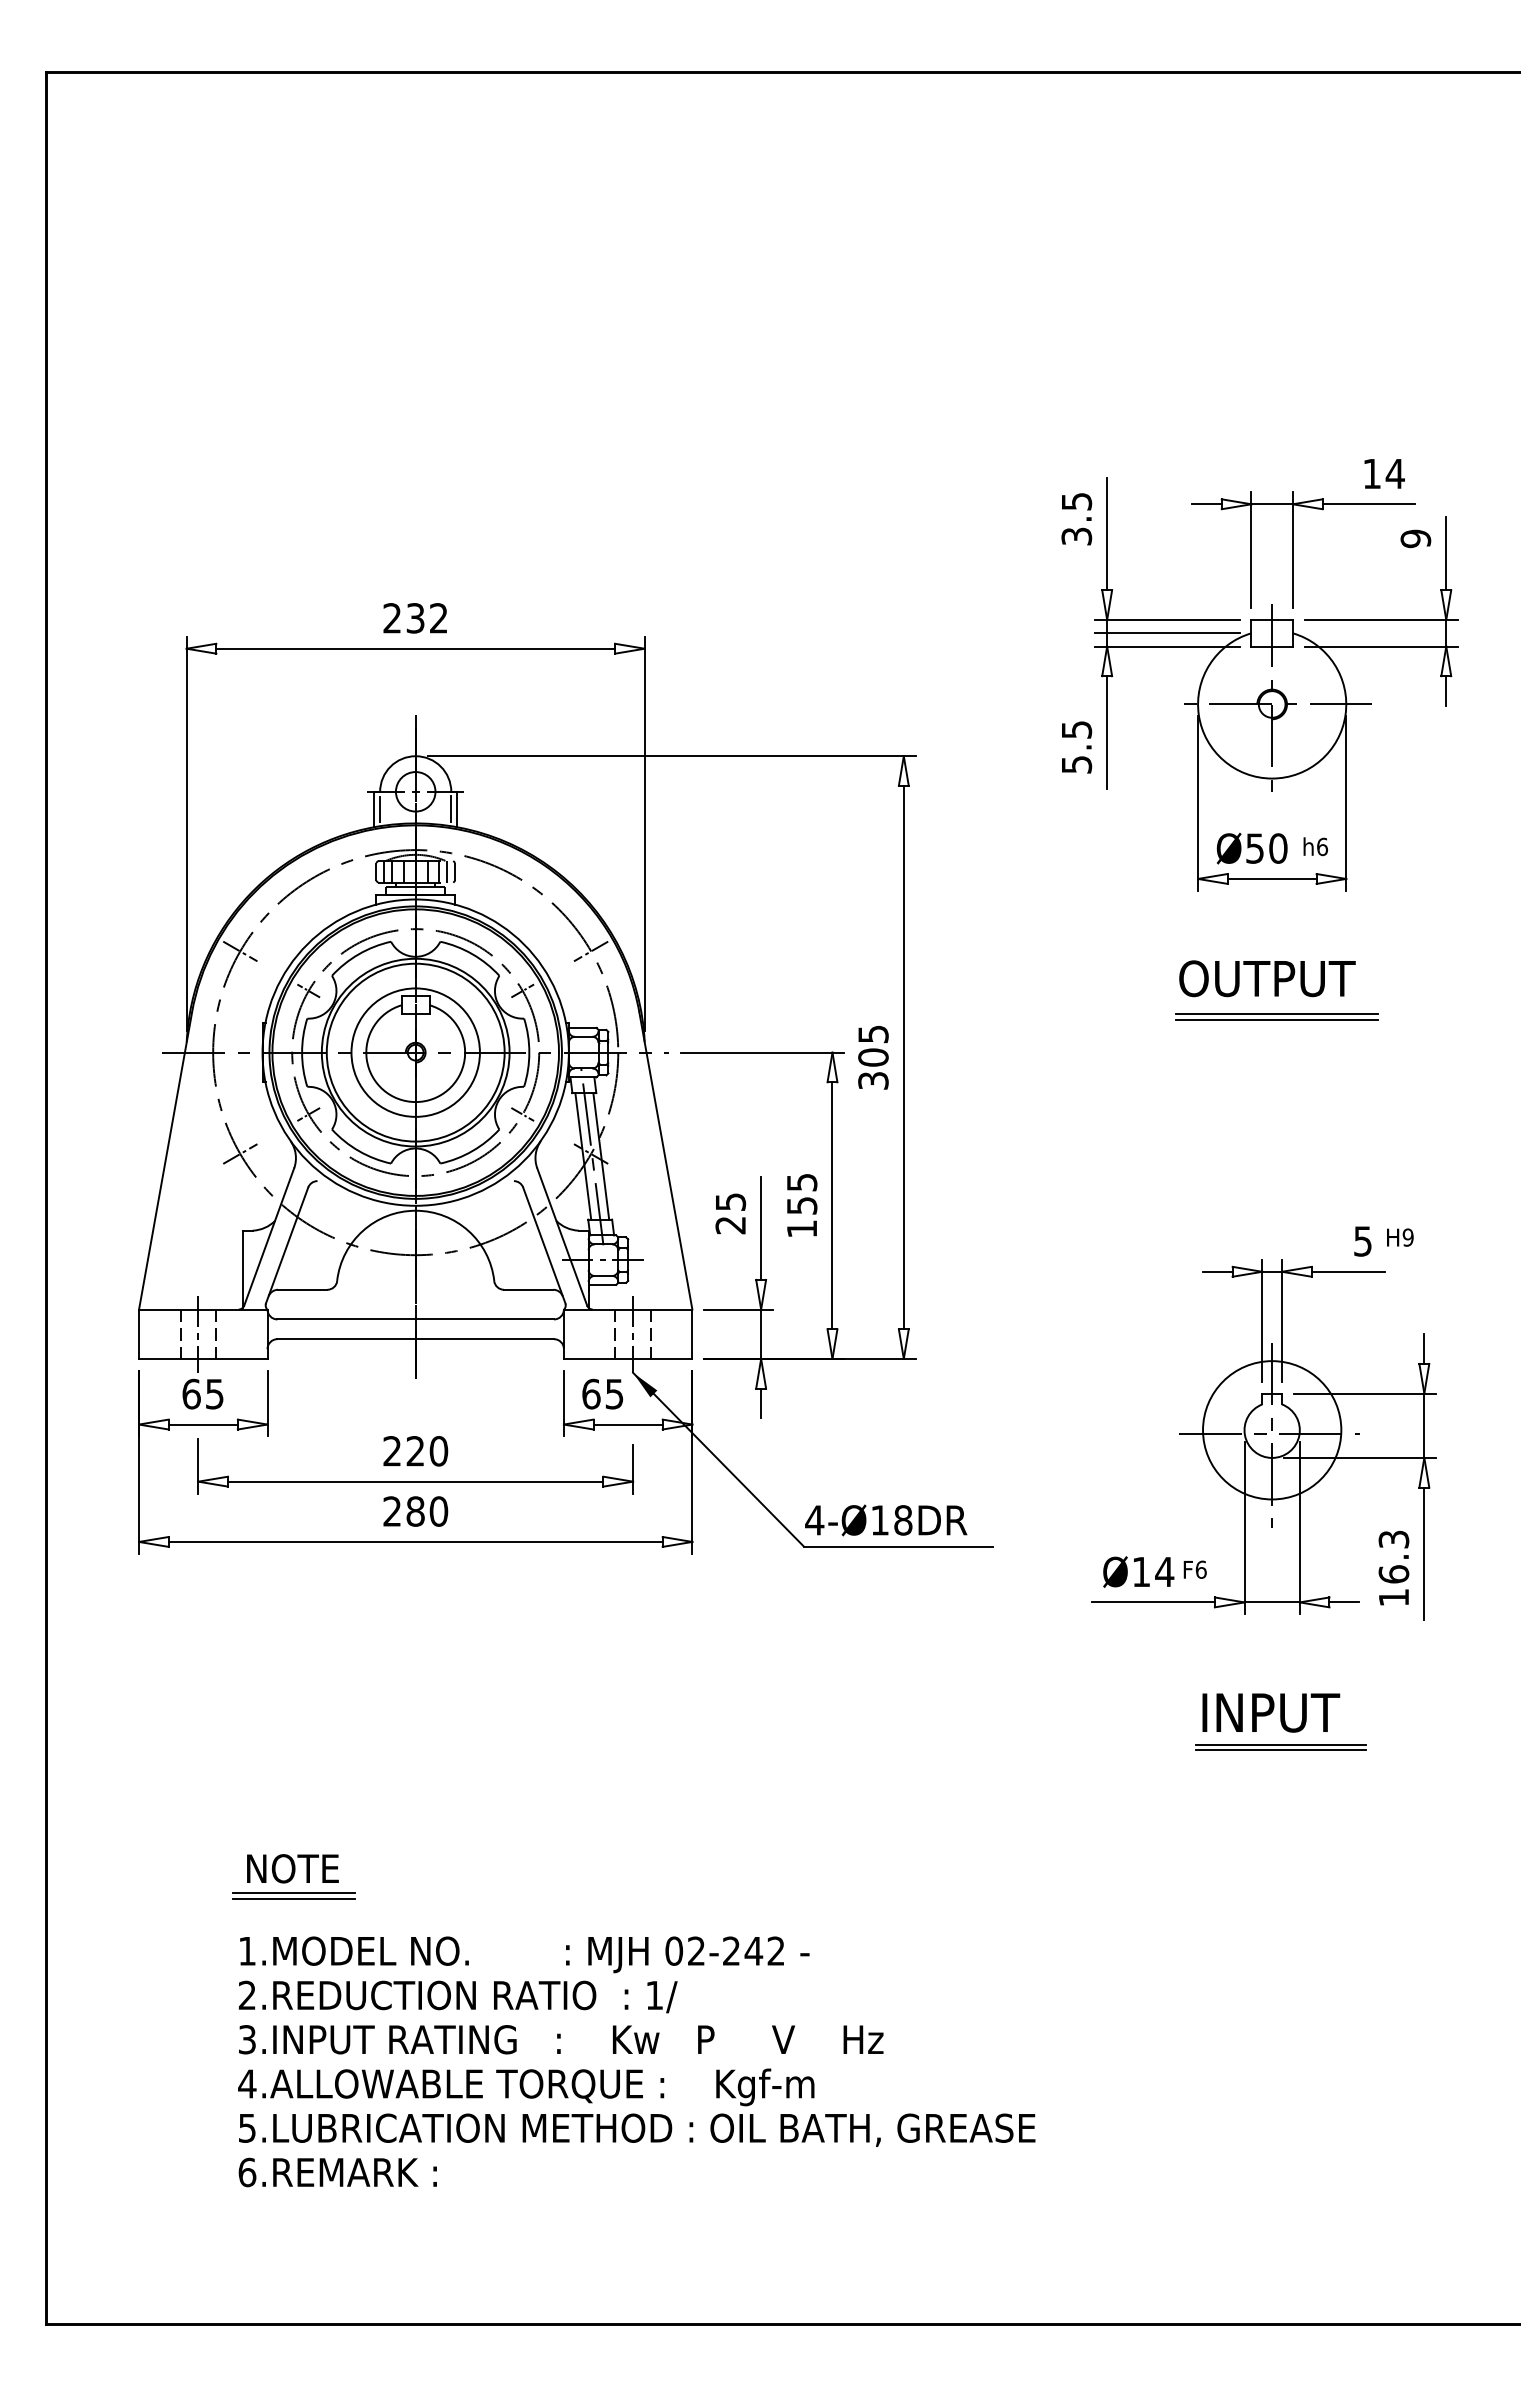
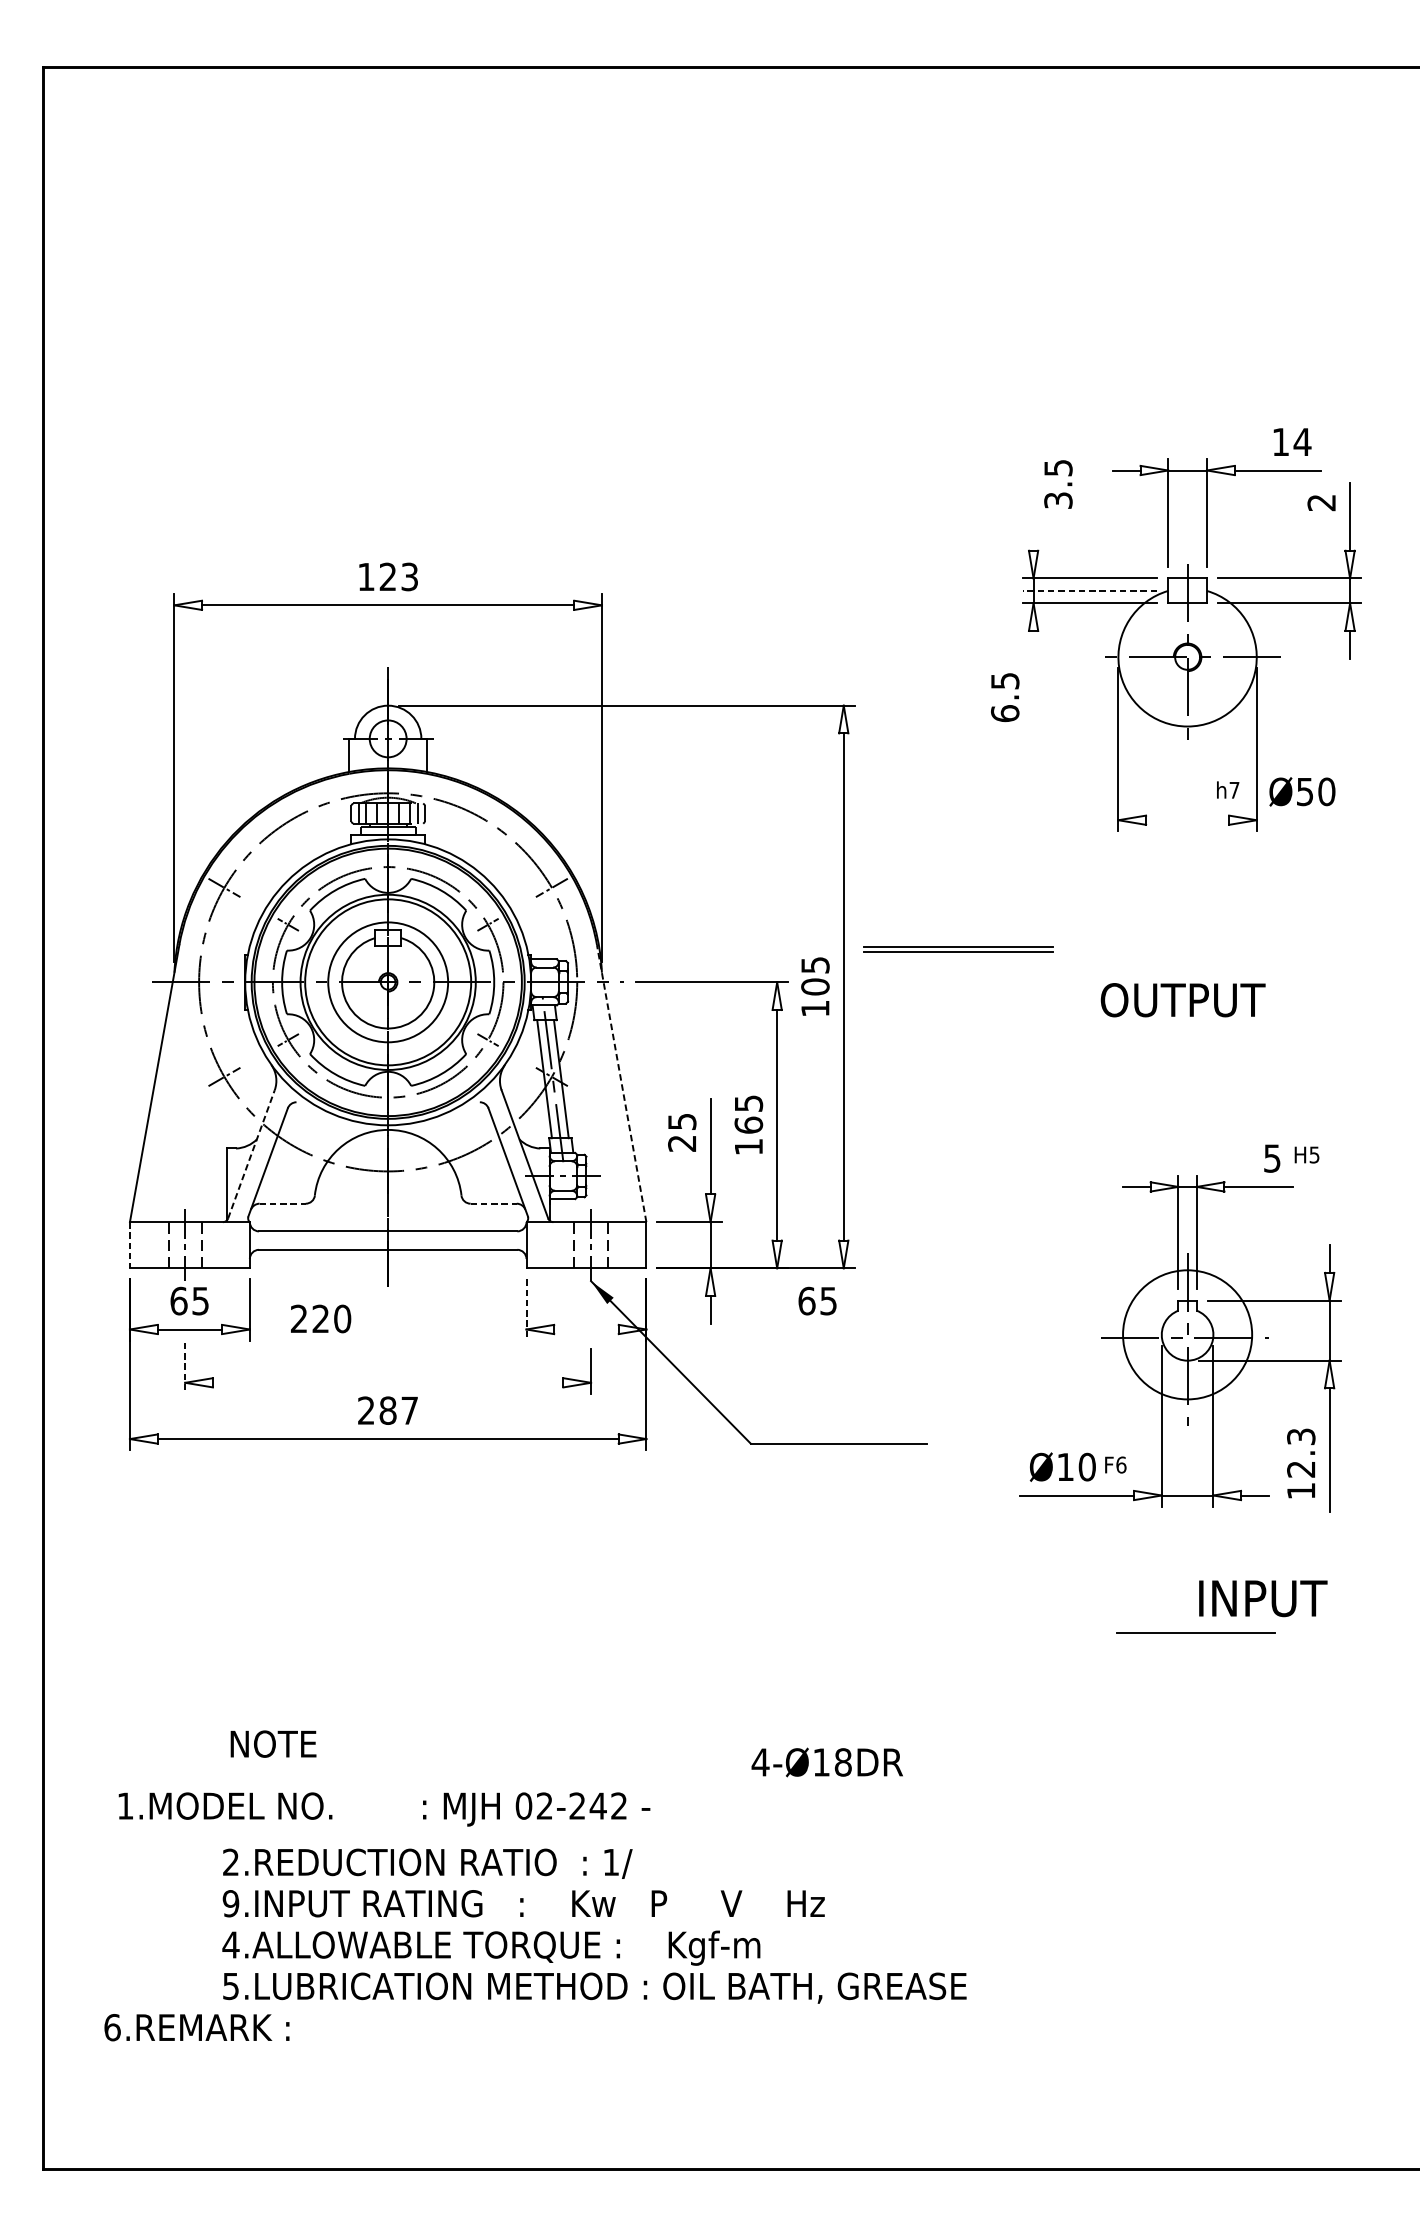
text: (1076, 519) -> (1058, 484), moved
line: (1107, 533) -> (1033, 497), removed
text: (1415, 538) -> (1321, 502), 9 -> 2
text: (415, 618) -> (387, 577), 232 -> 123
line: (1166, 633) -> (1088, 591), solid -> dashed
line: (1107, 732) -> (1033, 683), removed
text: (1076, 764) -> (1004, 713), 5.5 -> 6.5
line: (380, 808) -> (355, 754), removed
line: (451, 809) -> (421, 755), removed
text: (1322, 846) -> (1234, 789), h6 -> h7
text: (1251, 848) -> (1301, 791), moved
line: (1271, 878) -> (1186, 819), removed
text: (1267, 978) -> (1183, 999), moved
part: (1276, 1016) -> (958, 948), moved
text: (873, 1080) -> (815, 1008), 305 -> 105
line: (665, 1161) -> (621, 1083), solid -> dashed
text: (801, 1205) -> (748, 1125), 155 -> 165
line: (269, 1236) -> (251, 1153), solid -> dashed
text: (1407, 1237) -> (1313, 1154), H9 -> H5
line: (302, 1289) -> (282, 1203), solid -> dashed
line: (528, 1289) -> (493, 1203), solid -> dashed
line: (139, 1334) -> (130, 1245), solid -> dashed
text: (602, 1393) -> (817, 1300), moved
line: (563, 1403) -> (526, 1309), solid -> dashed
line: (627, 1424) -> (585, 1329), removed
text: (415, 1451) -> (320, 1319), moved
line: (198, 1466) -> (185, 1368), solid -> dashed
line: (415, 1481) -> (387, 1382), removed
text: (438, 1511) -> (409, 1410), 280 -> 287
text: (886, 1520) -> (827, 1762), moved
text: (1164, 1571) -> (1087, 1466), Ø14 -> Ø10
text: (1393, 1574) -> (1300, 1469), 16.3 -> 12.3
text: (1271, 1712) -> (1263, 1598), moved
line: (1281, 1744) -> (1196, 1628), removed
line: (293, 1892) -> (274, 1766), removed
line: (293, 1898) -> (274, 1771), removed
text: (524, 1954) -> (384, 1809), moved
text: (247, 2039) -> (231, 1903), 3.INPUT -> 9.INPUT
text: (337, 2172) -> (196, 2027), moved

